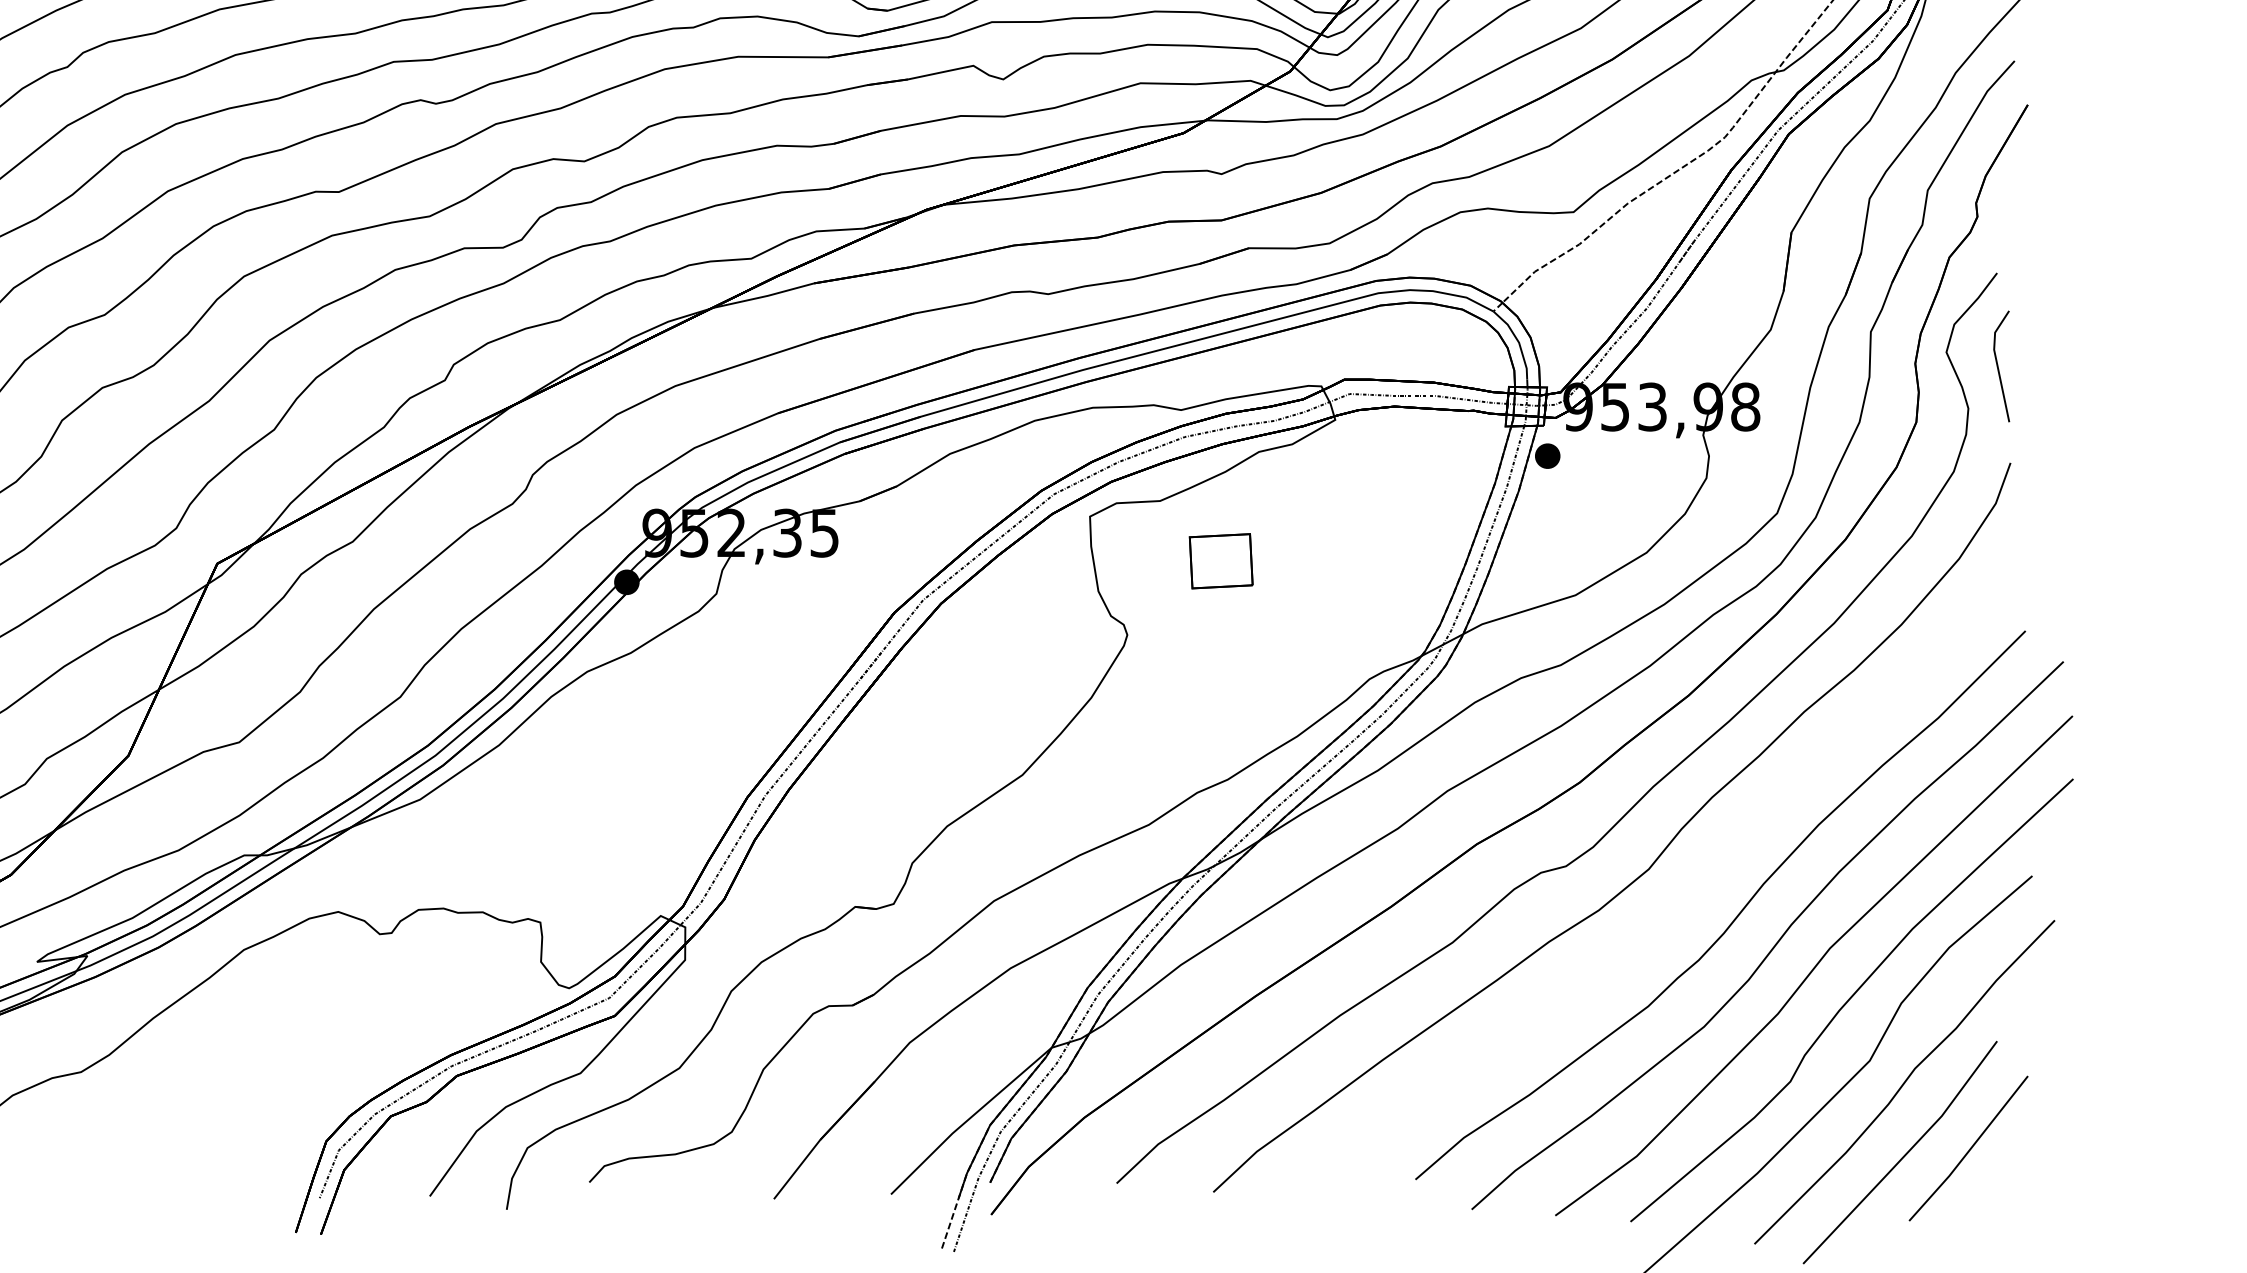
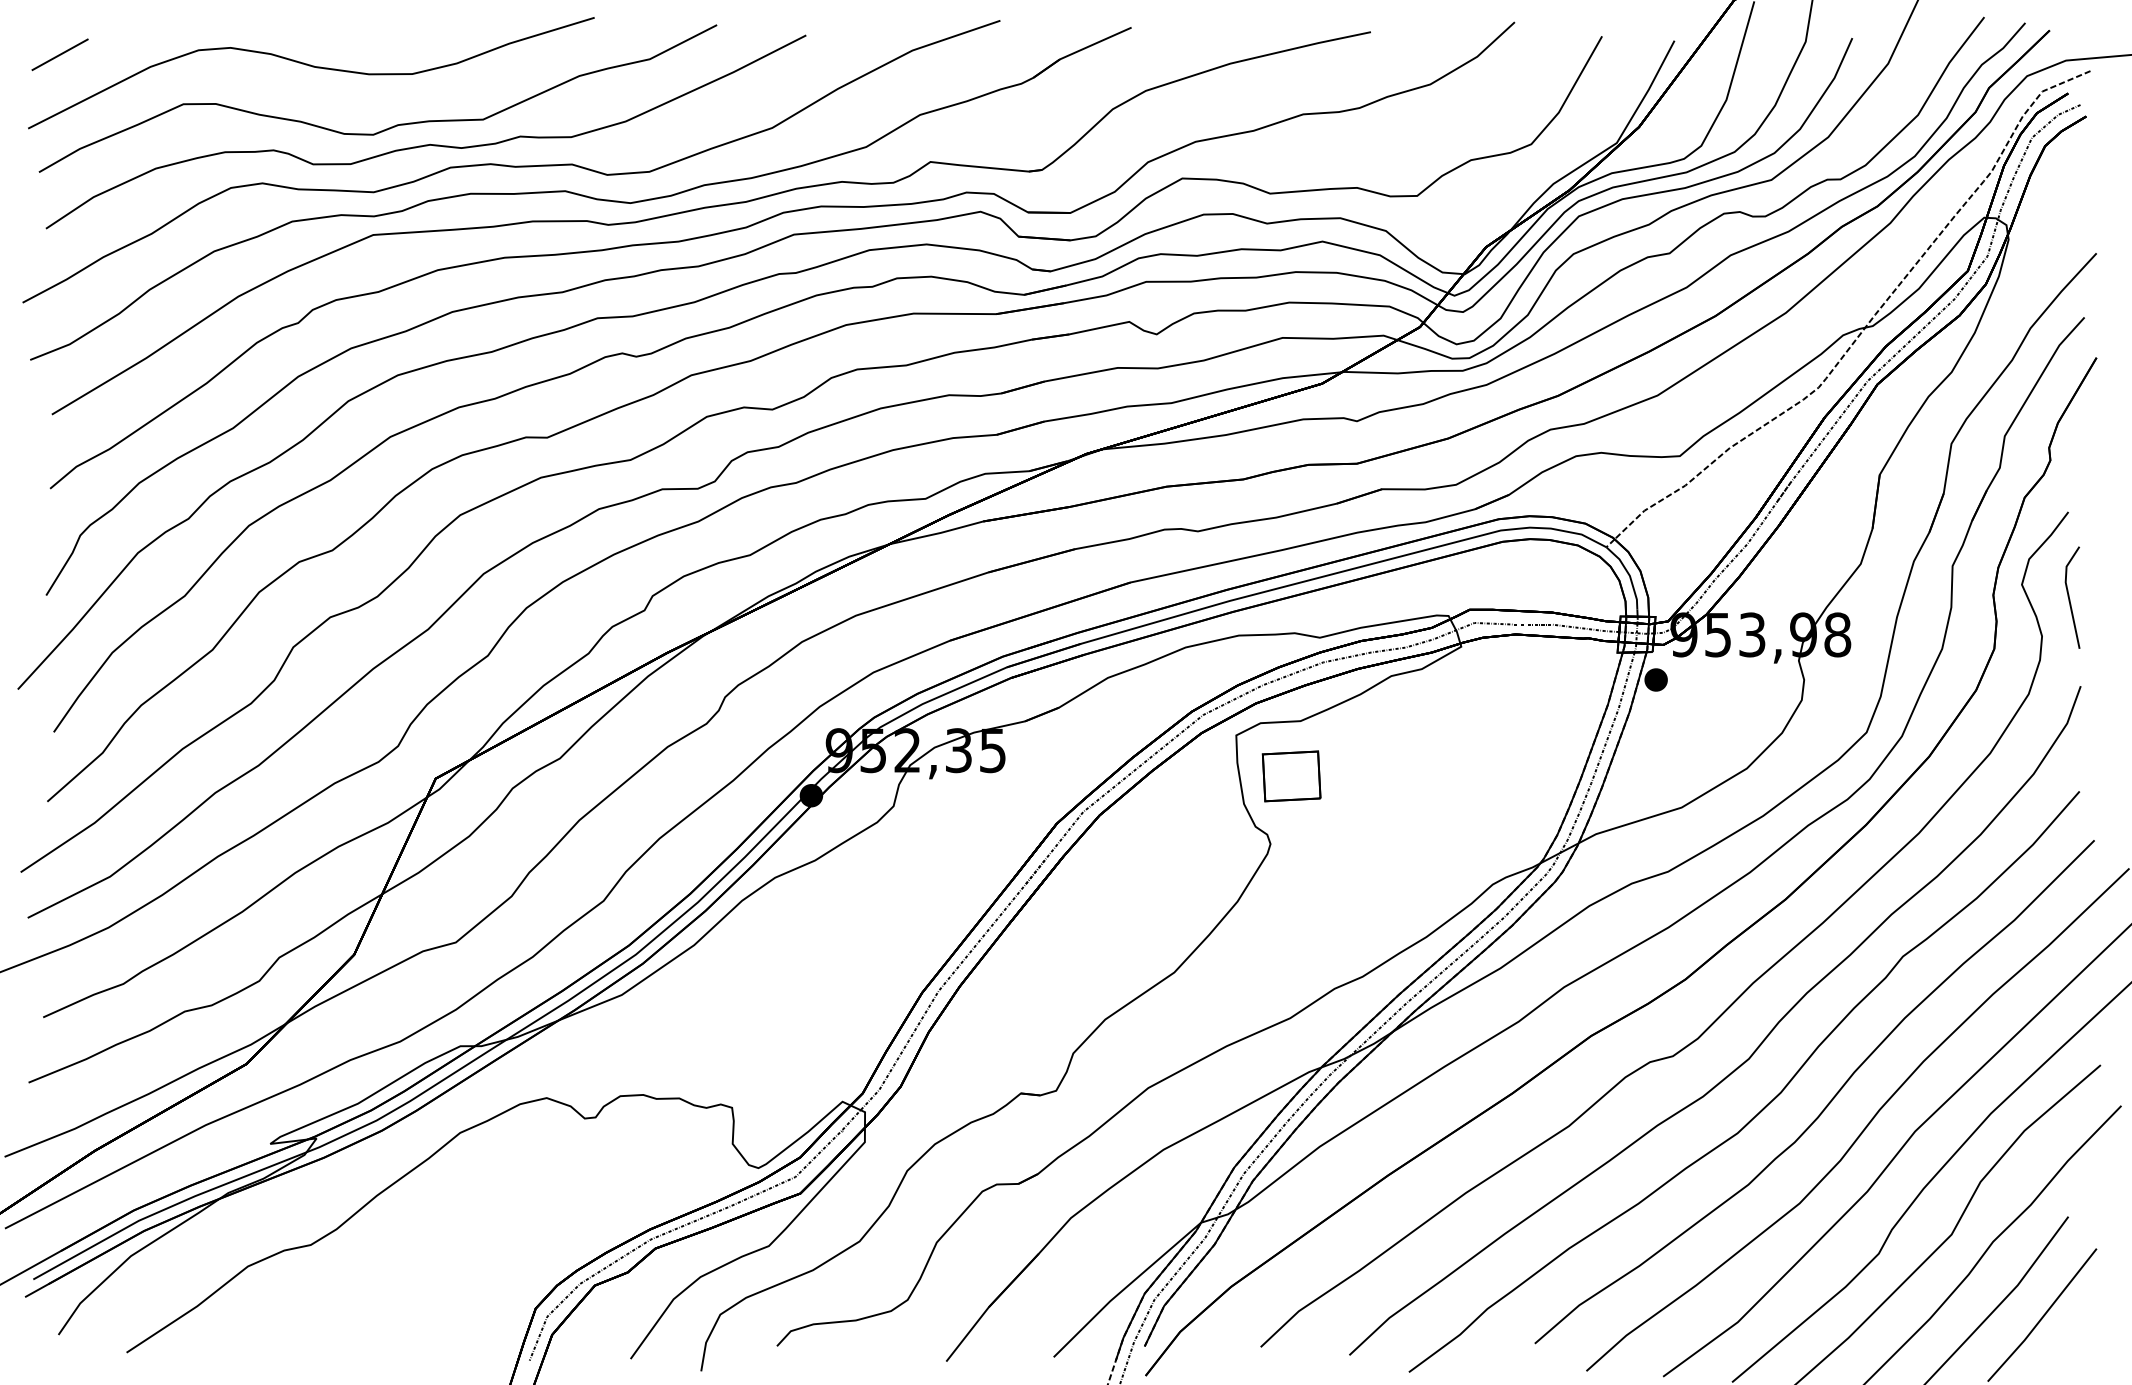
part: (1221, 561) -> (1291, 776), moved
part: (1669, 917) -> (1767, 1103), added

